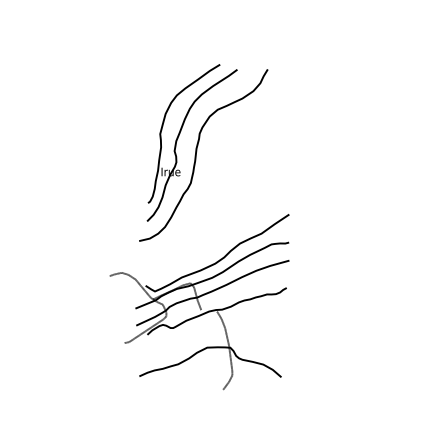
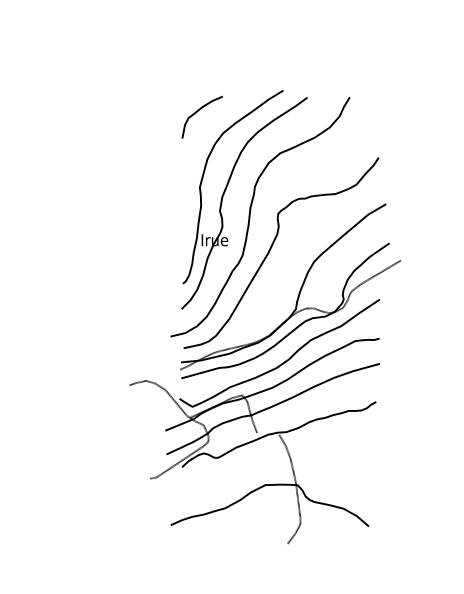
curve: (160, 79) -> (200, 111), added
part: (235, 197) -> (304, 275), added

